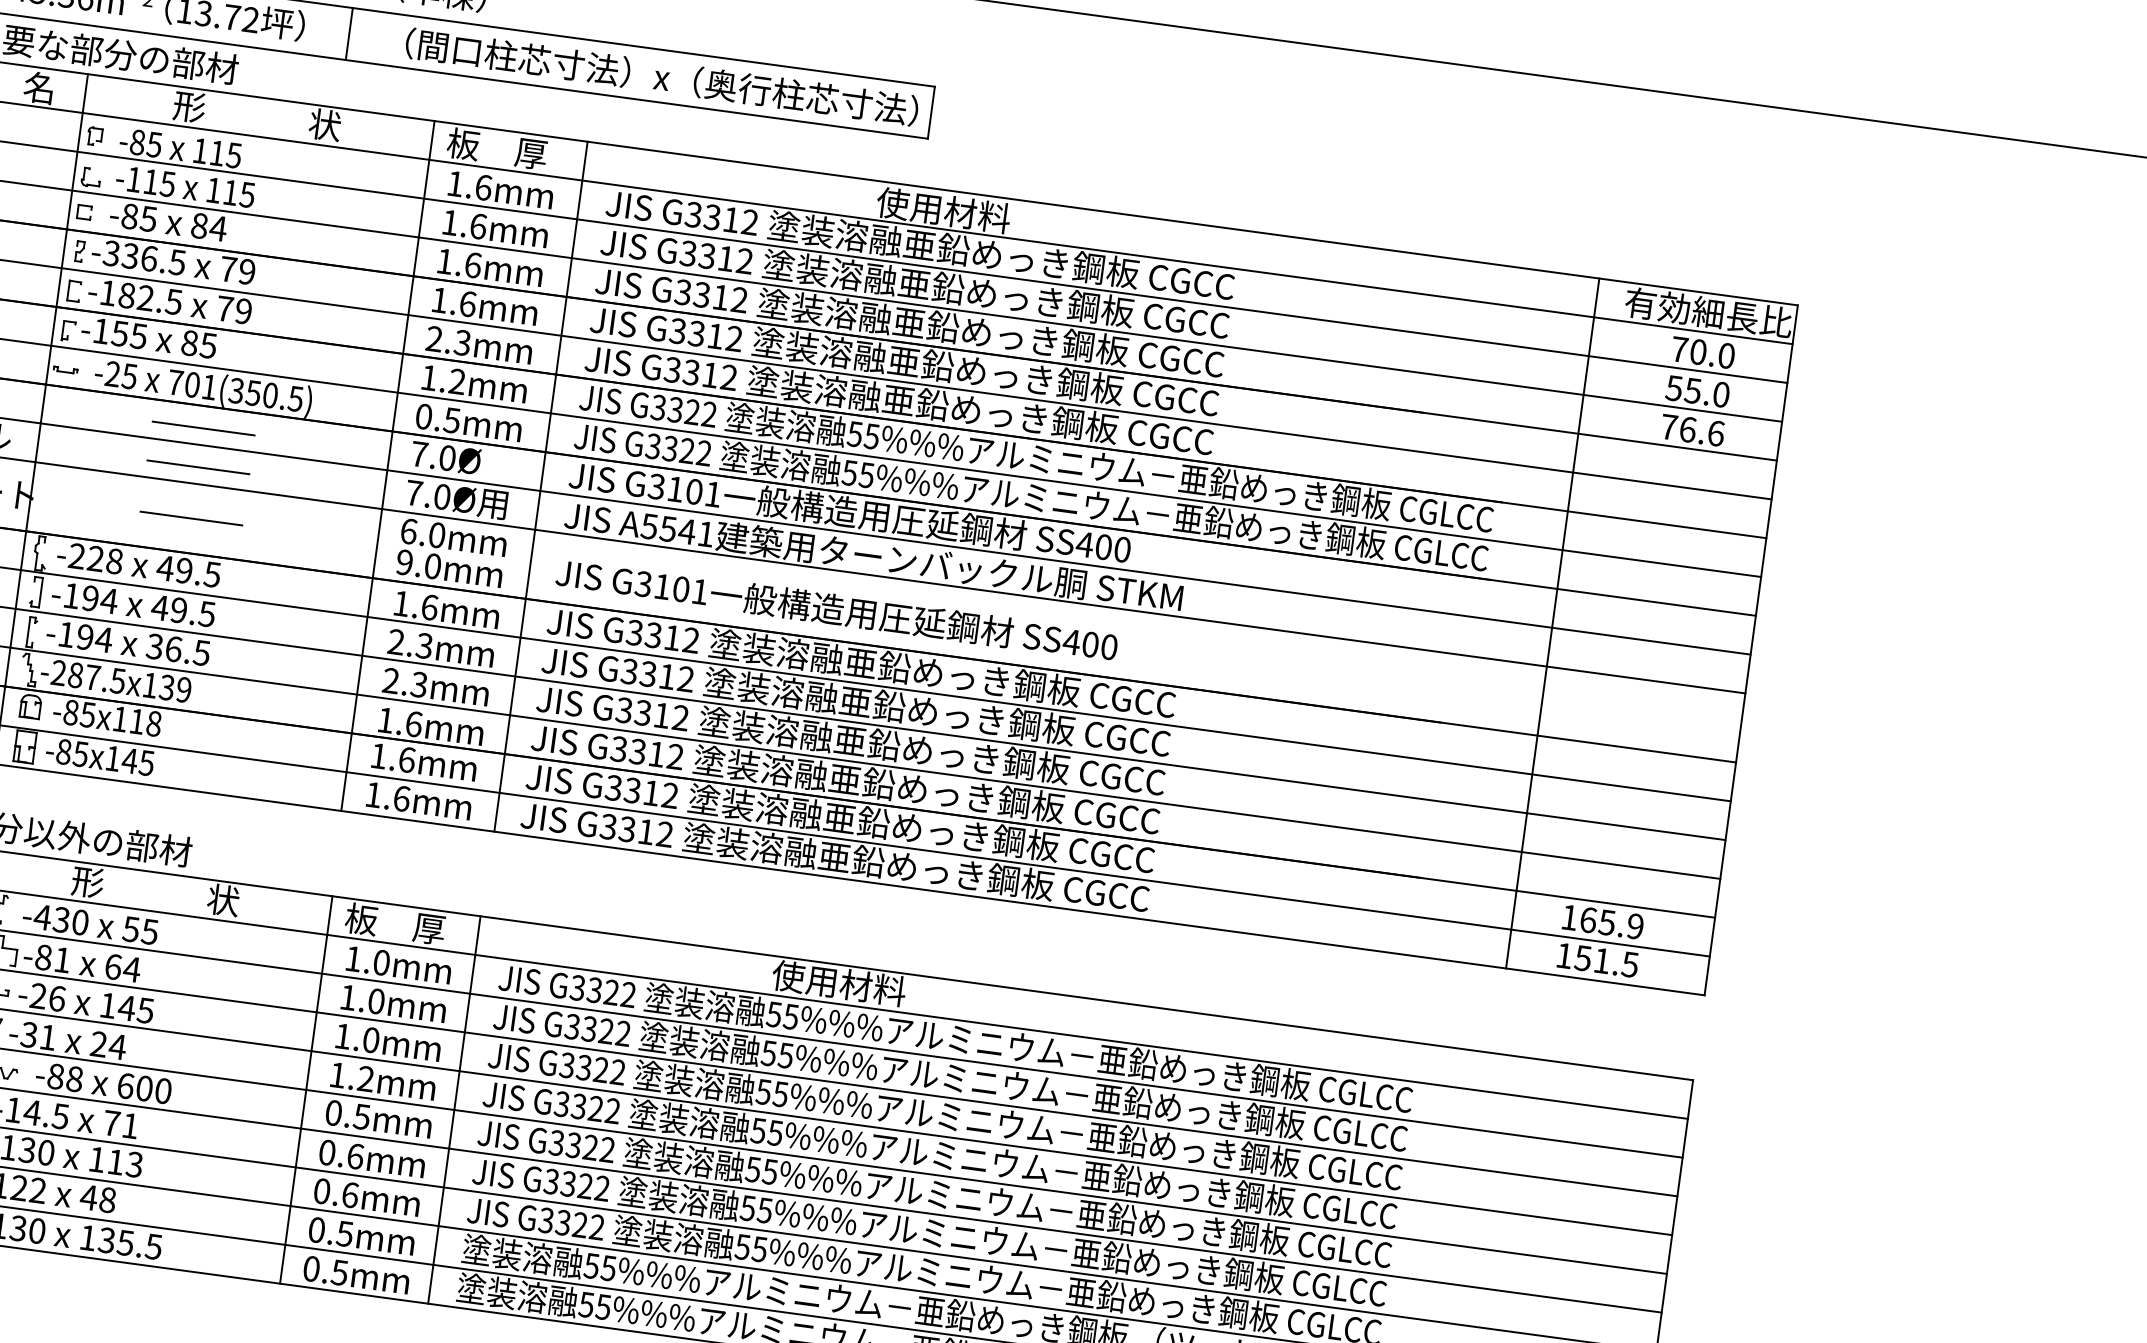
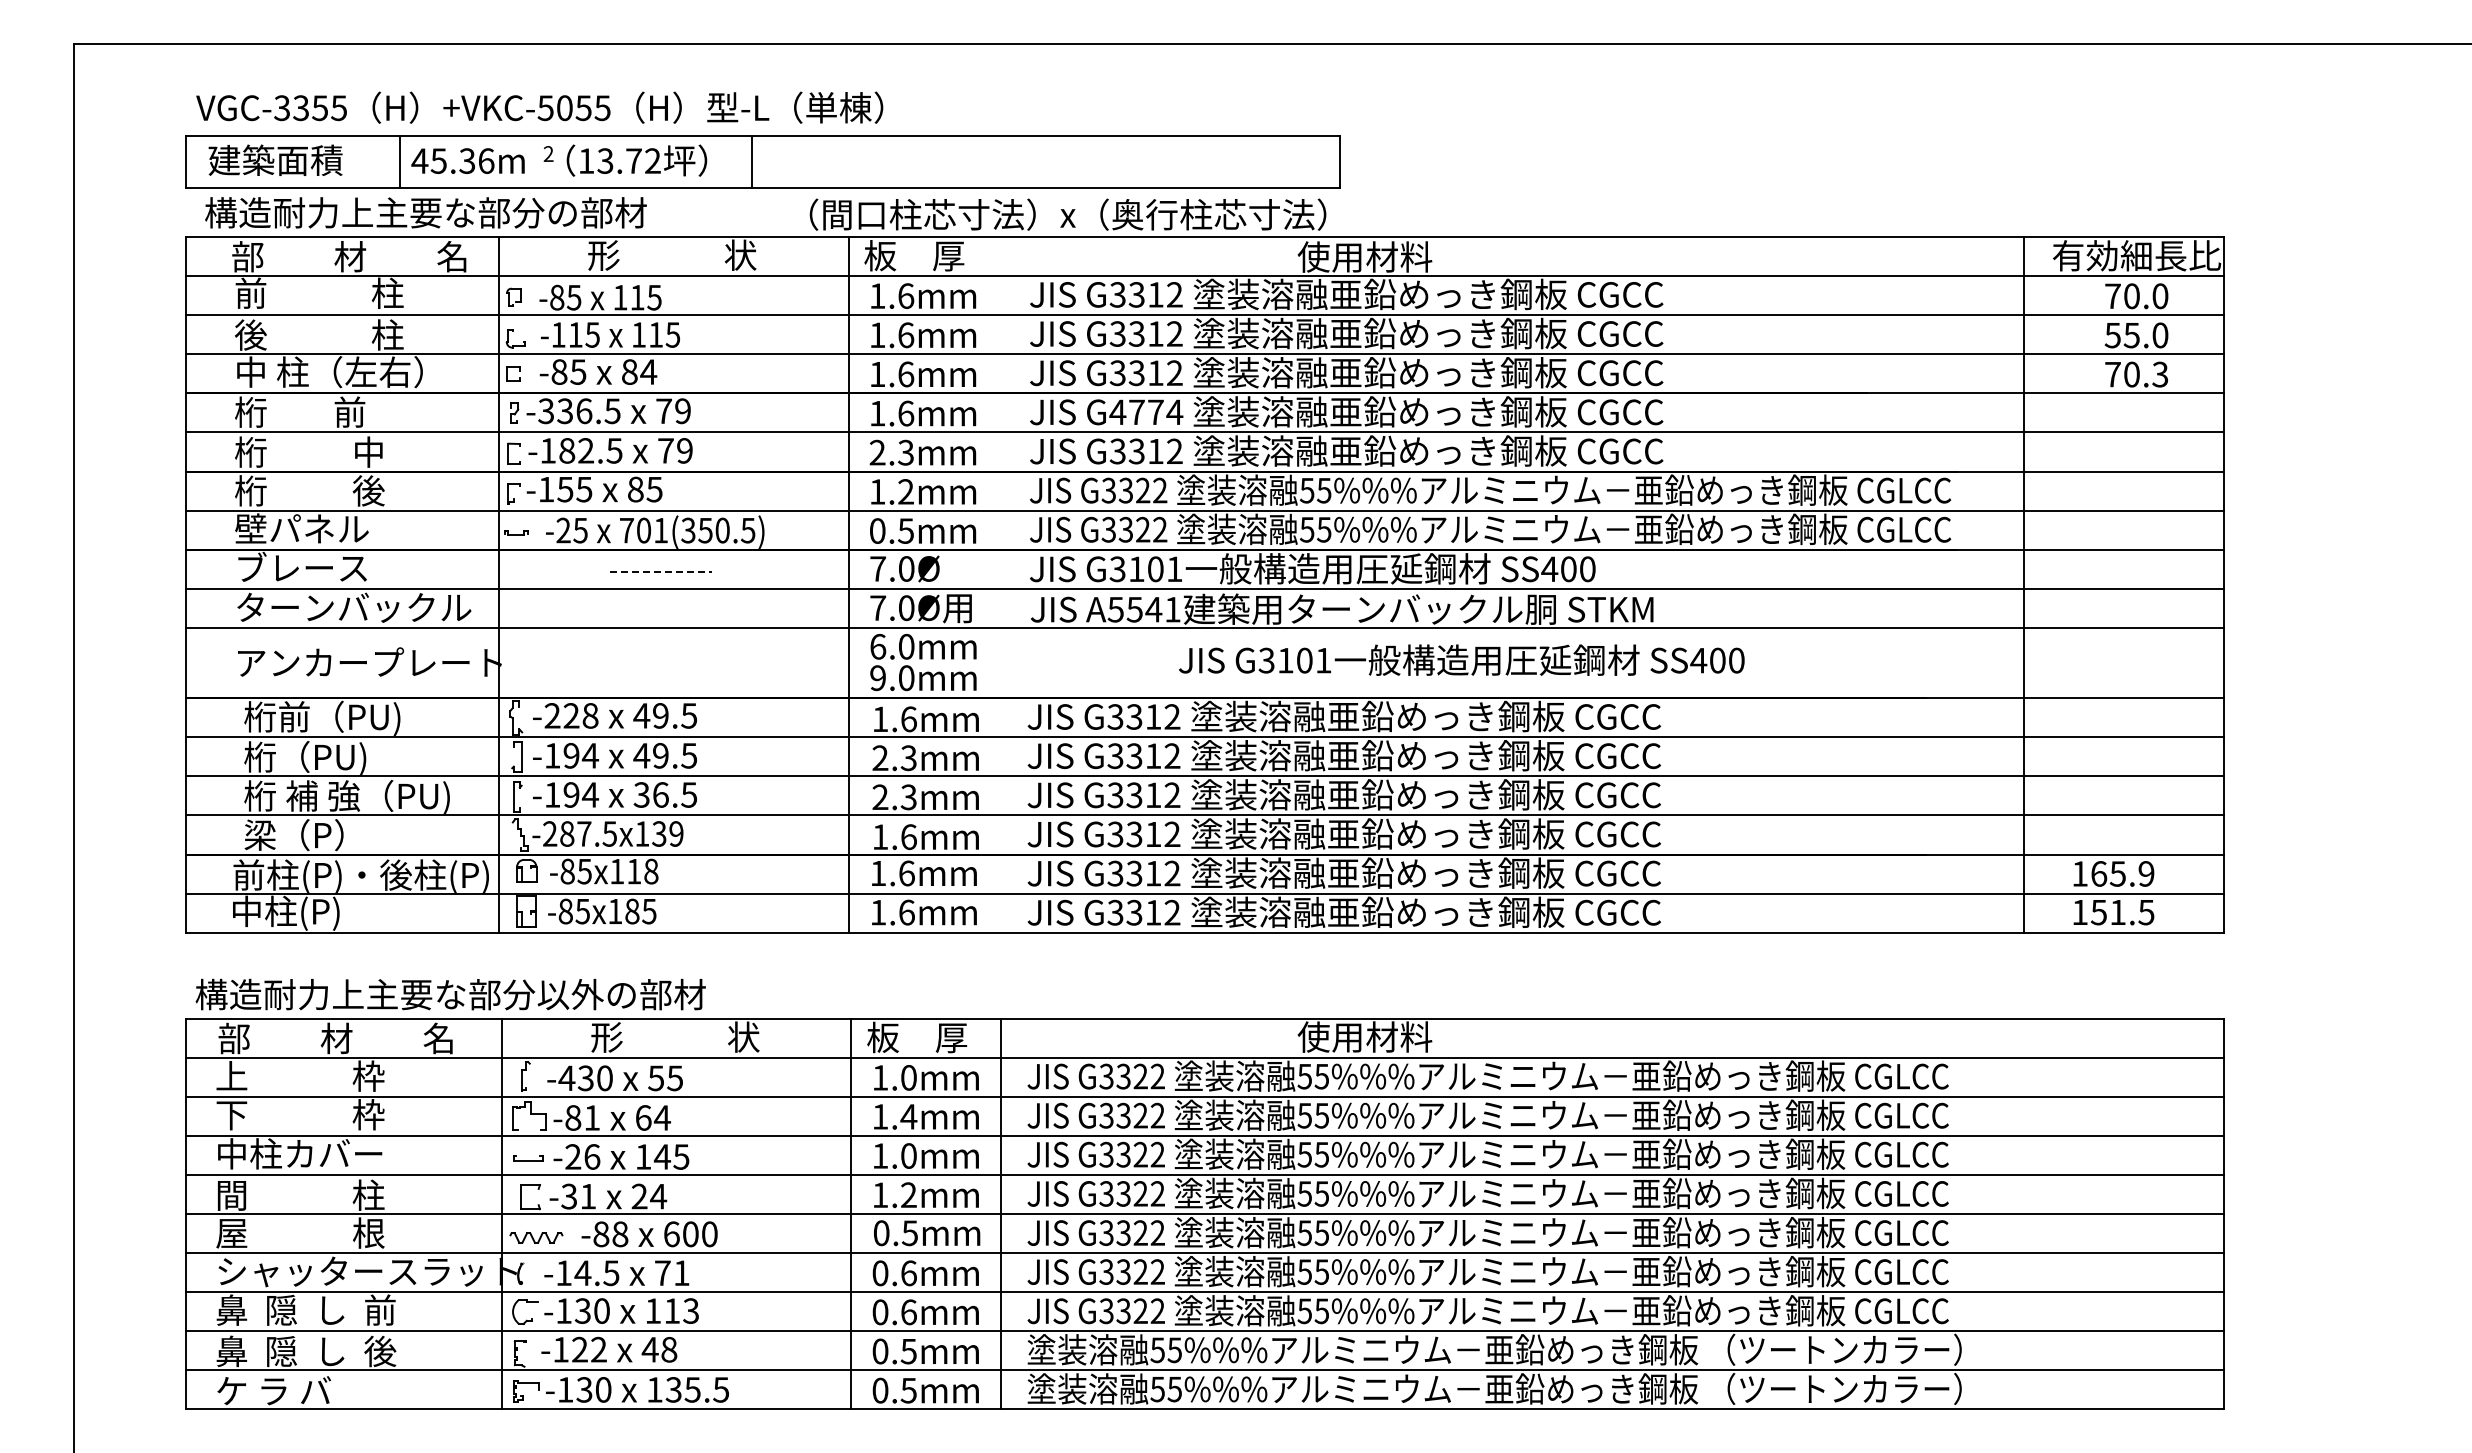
text: (661, 76) -> (1067, 214), moved
text: (706, 335) -> (1146, 412), G3312 -> G4774
line: (204, 428) -> (661, 572), solid -> dashed
text: (1702, 431) -> (2146, 374), 76.6 -> 70.3
line: (198, 467) -> (660, 611), removed
line: (540, 486) -> (1002, 584), removed
line: (191, 518) -> (660, 663), removed
text: (836, 609) -> (1461, 659), moved
text: (129, 760) -> (631, 911), -85x145 -> -85x185
text: (376, 1001) -> (908, 1116), 1.0mm -> 1.4mm

